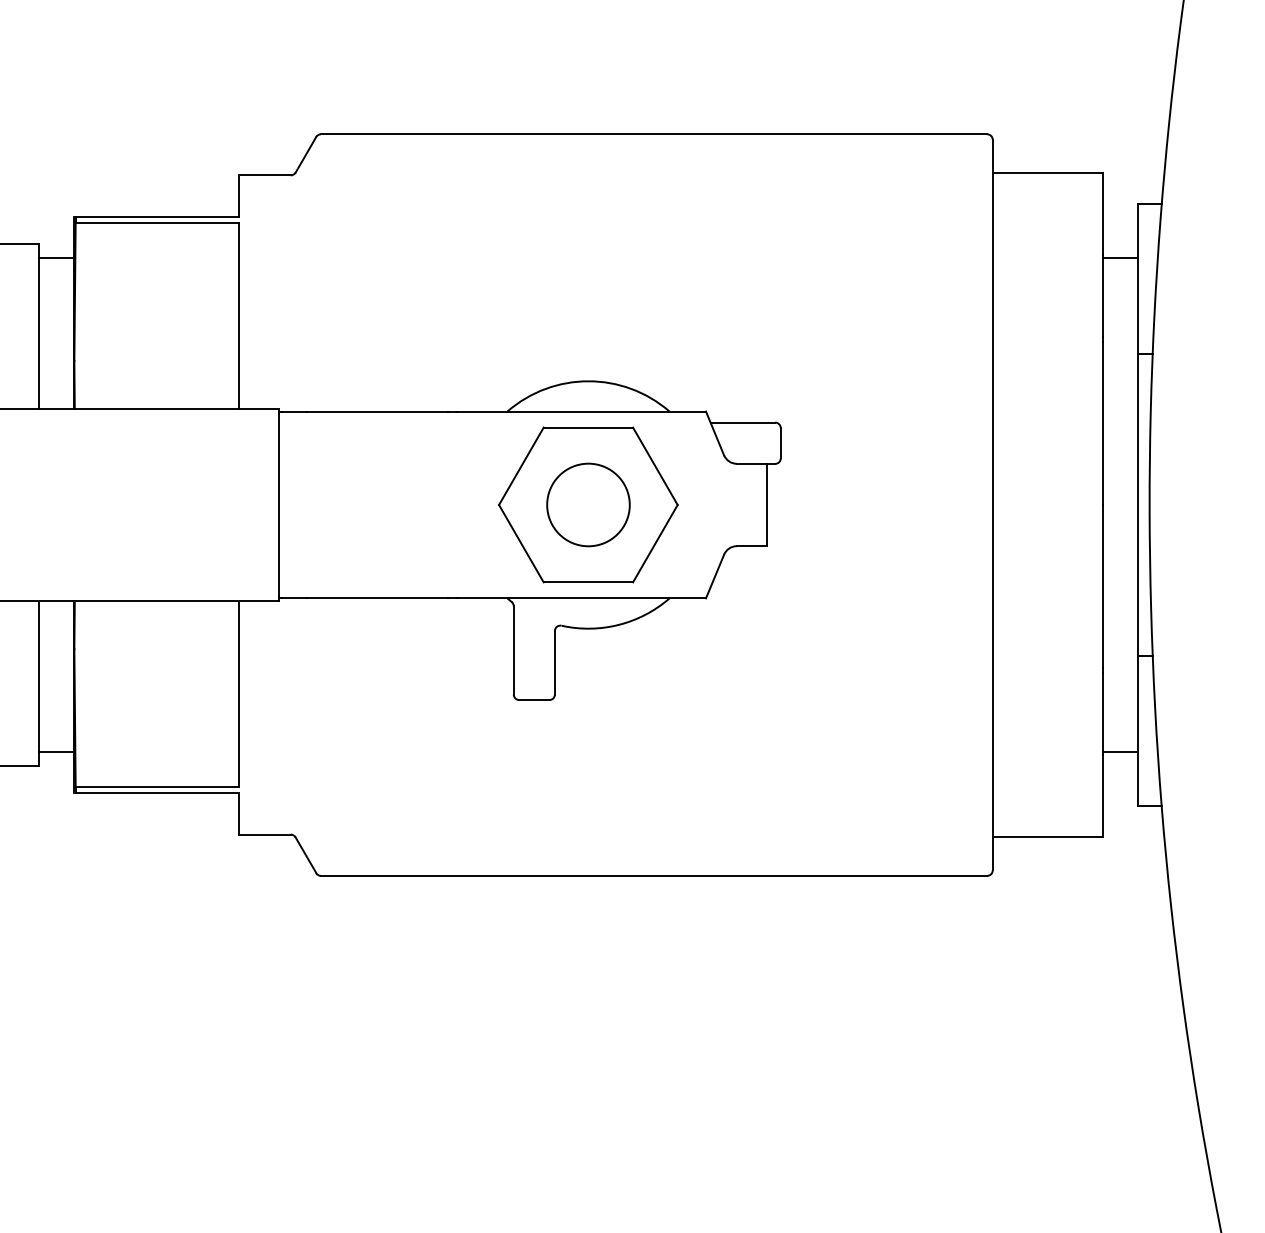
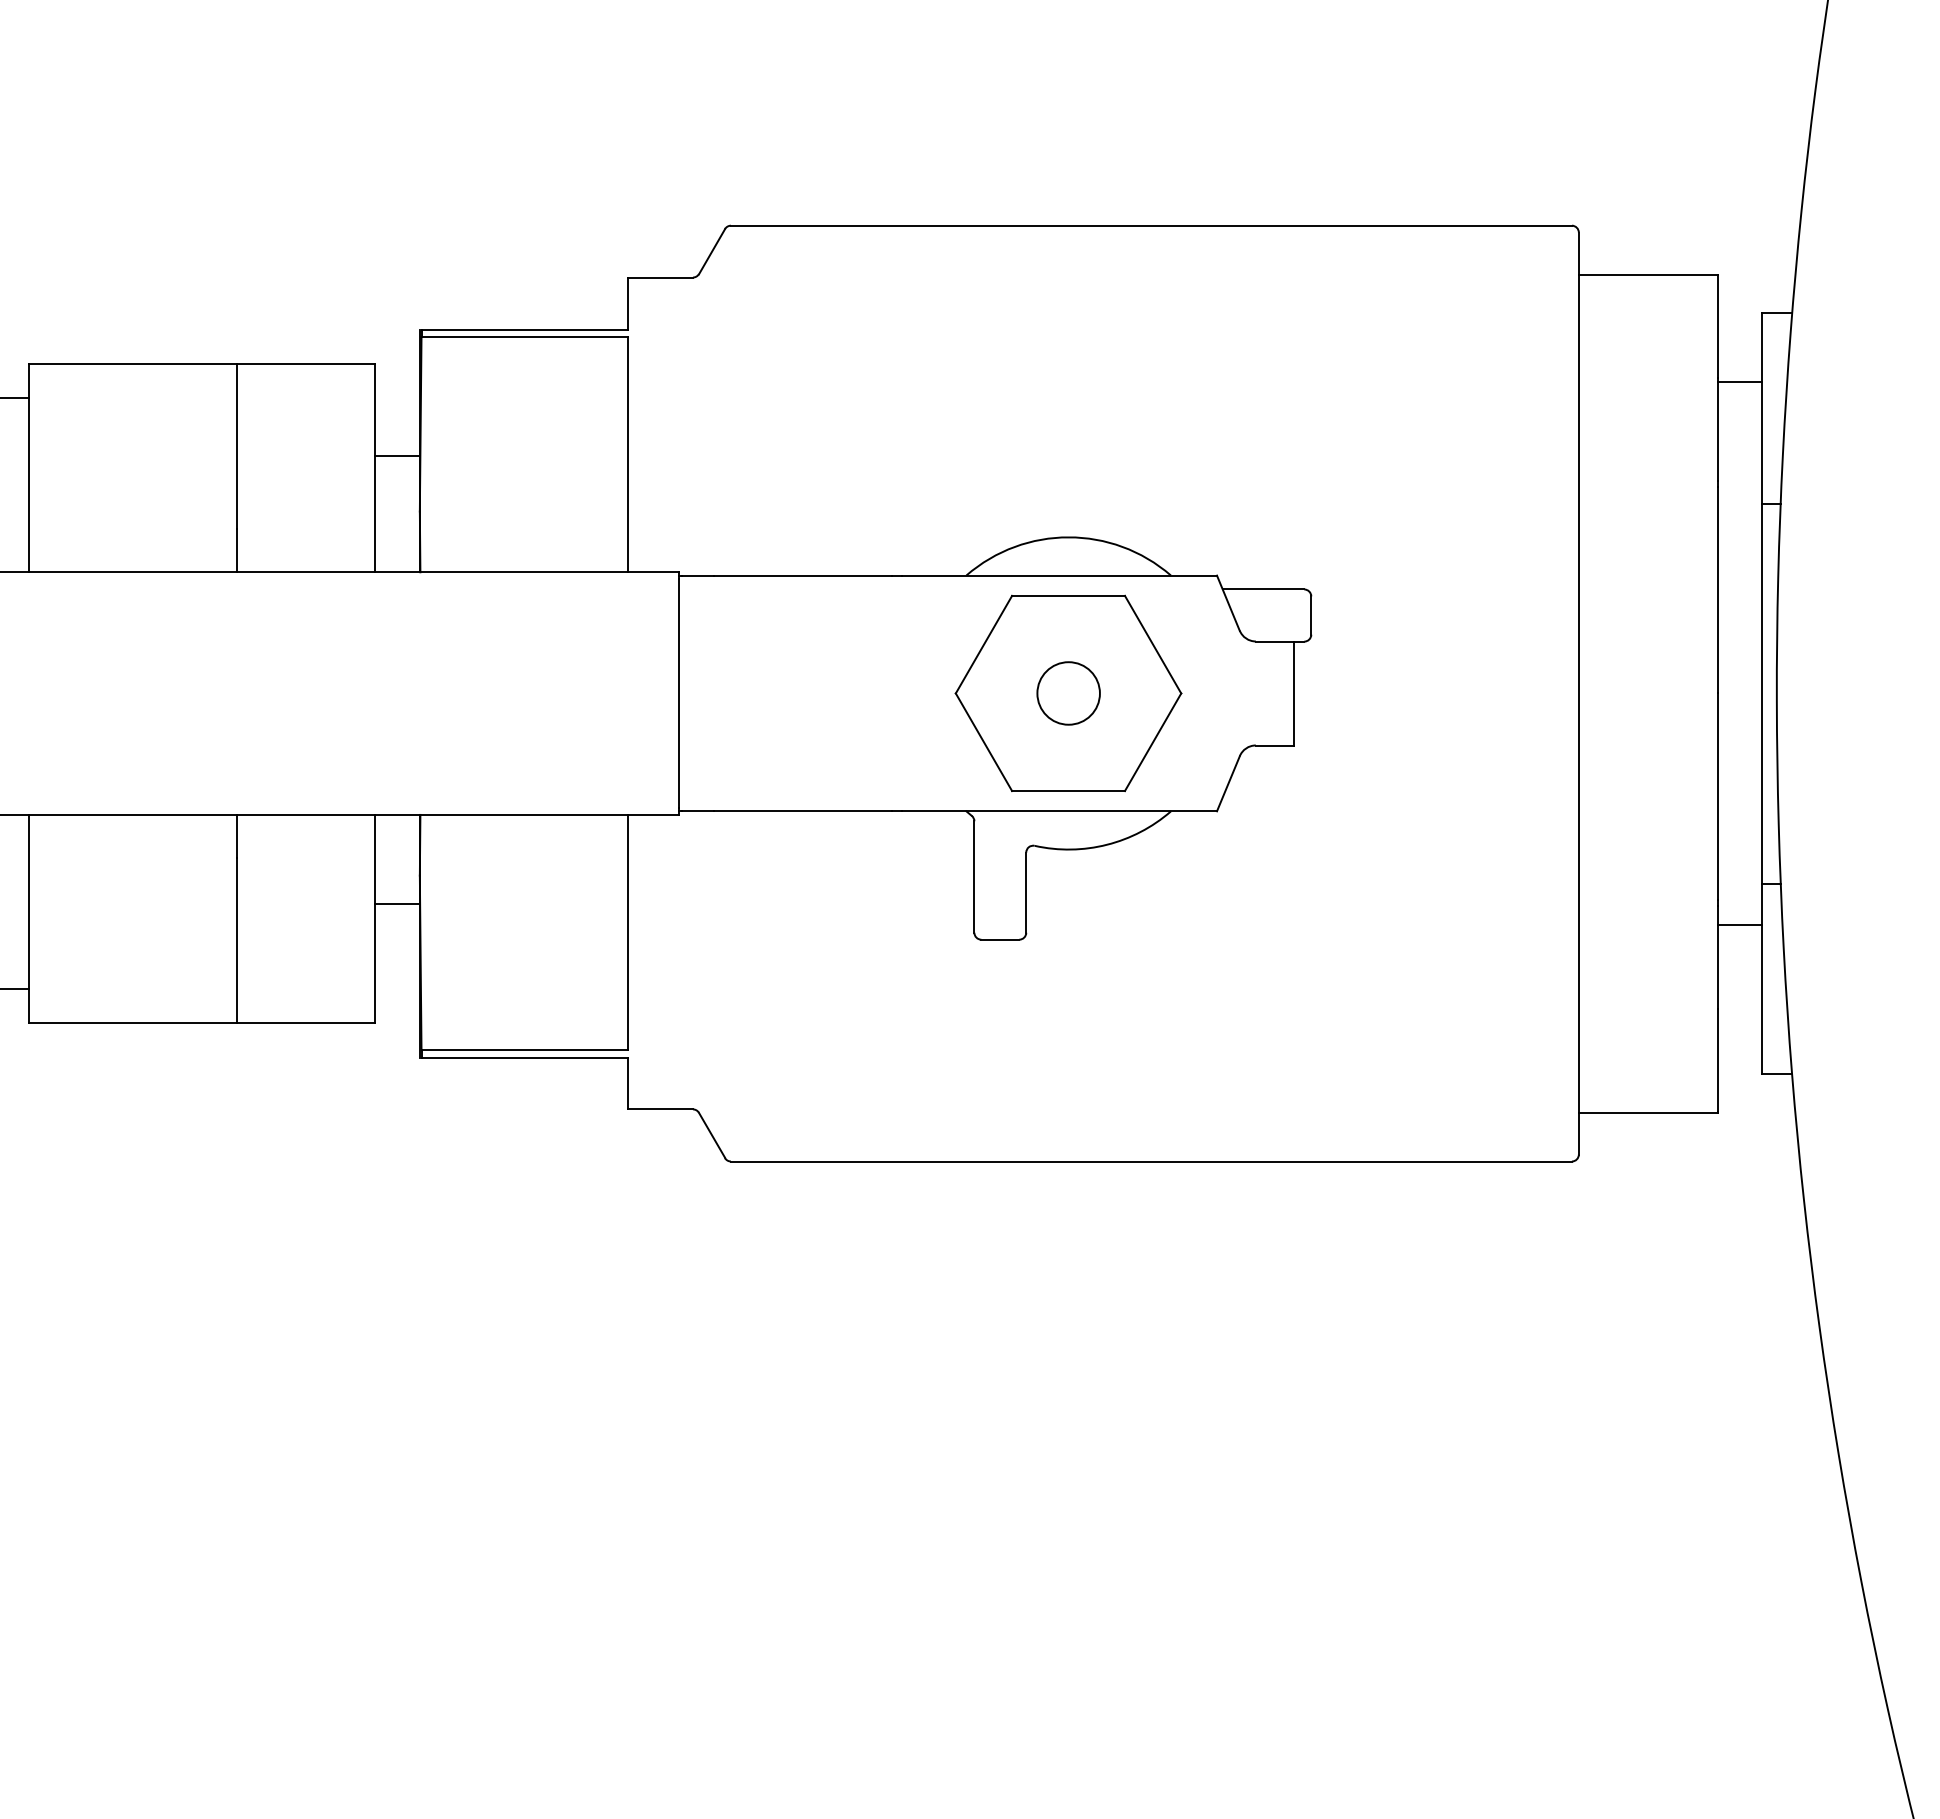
line: (56, 257) -> (397, 455), moved
circle: (588, 505) -> (1068, 693), size x0.6
line: (56, 752) -> (397, 904), moved
line: (1120, 752) -> (1739, 925), moved

